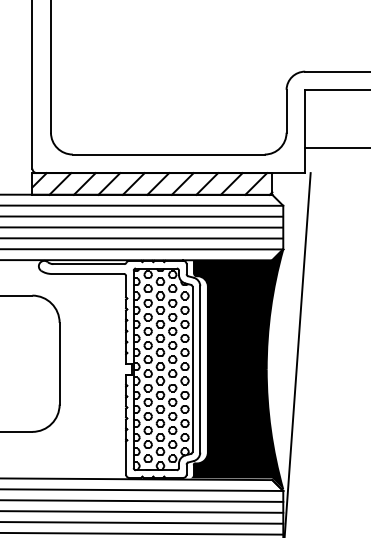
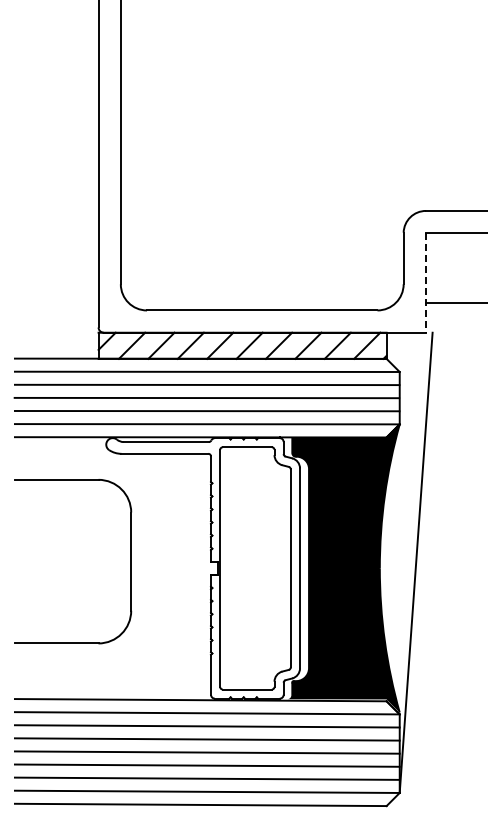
line: (304, 131) -> (425, 282), solid -> dashed
hatch: (161, 369) -> (253, 568), removed

